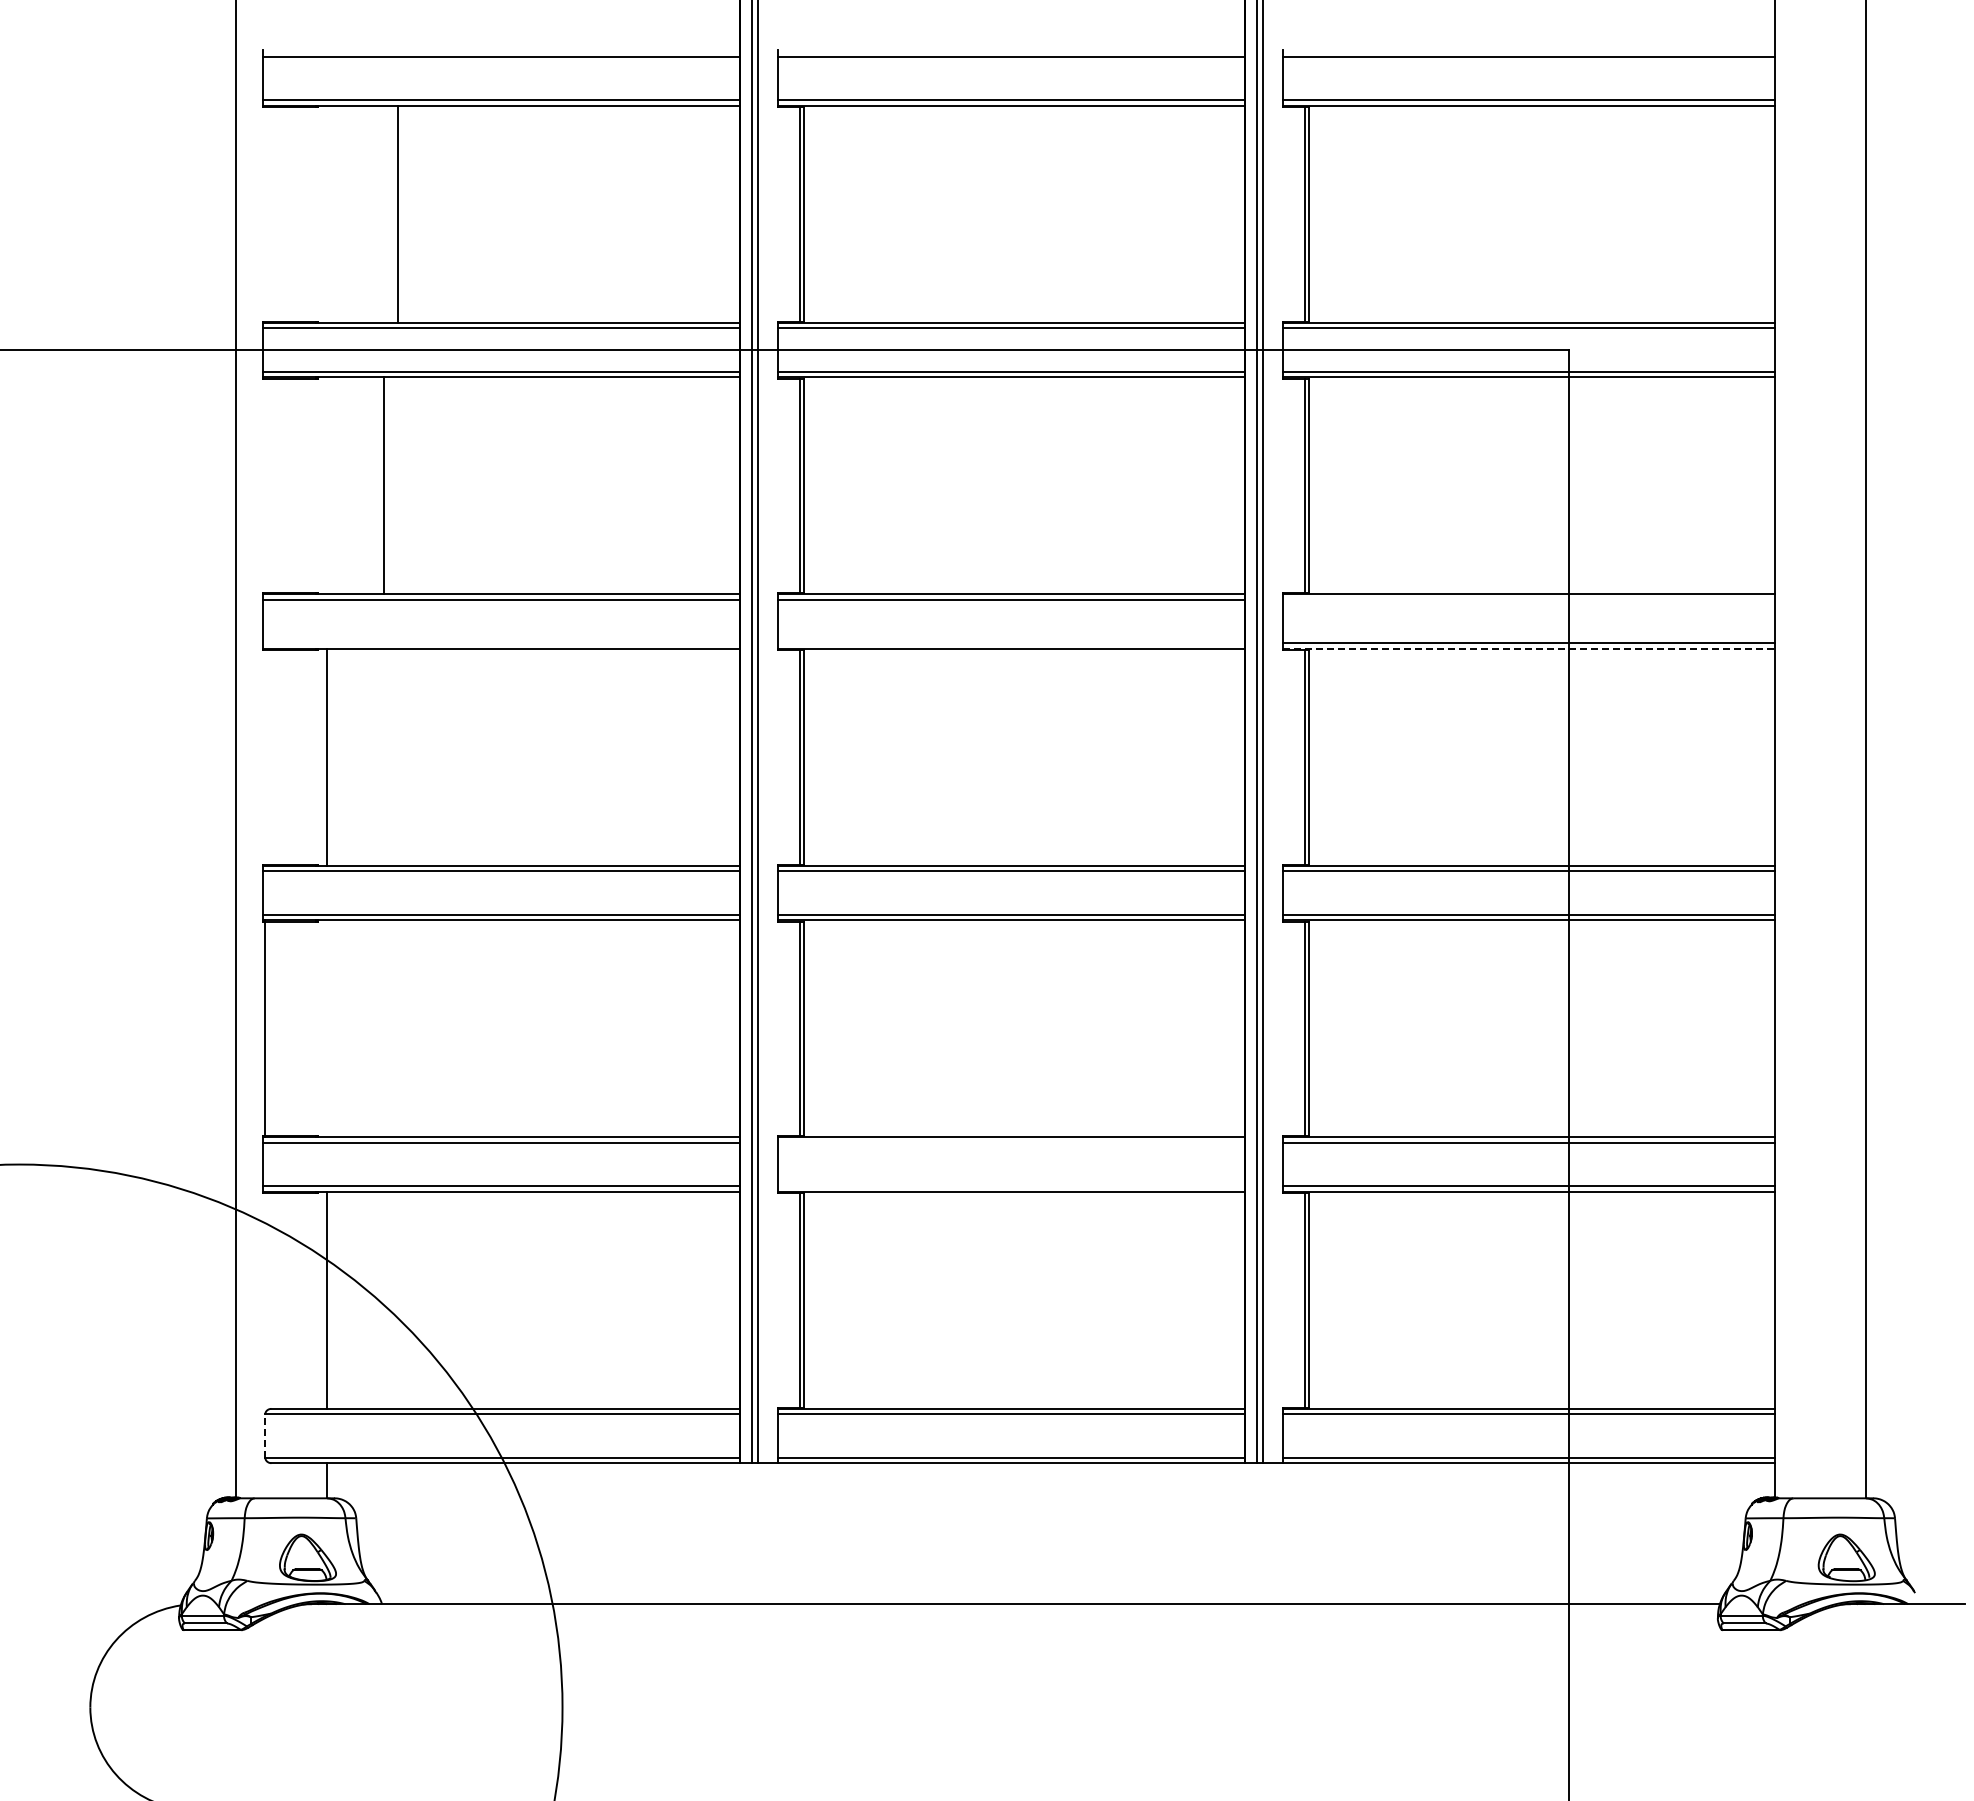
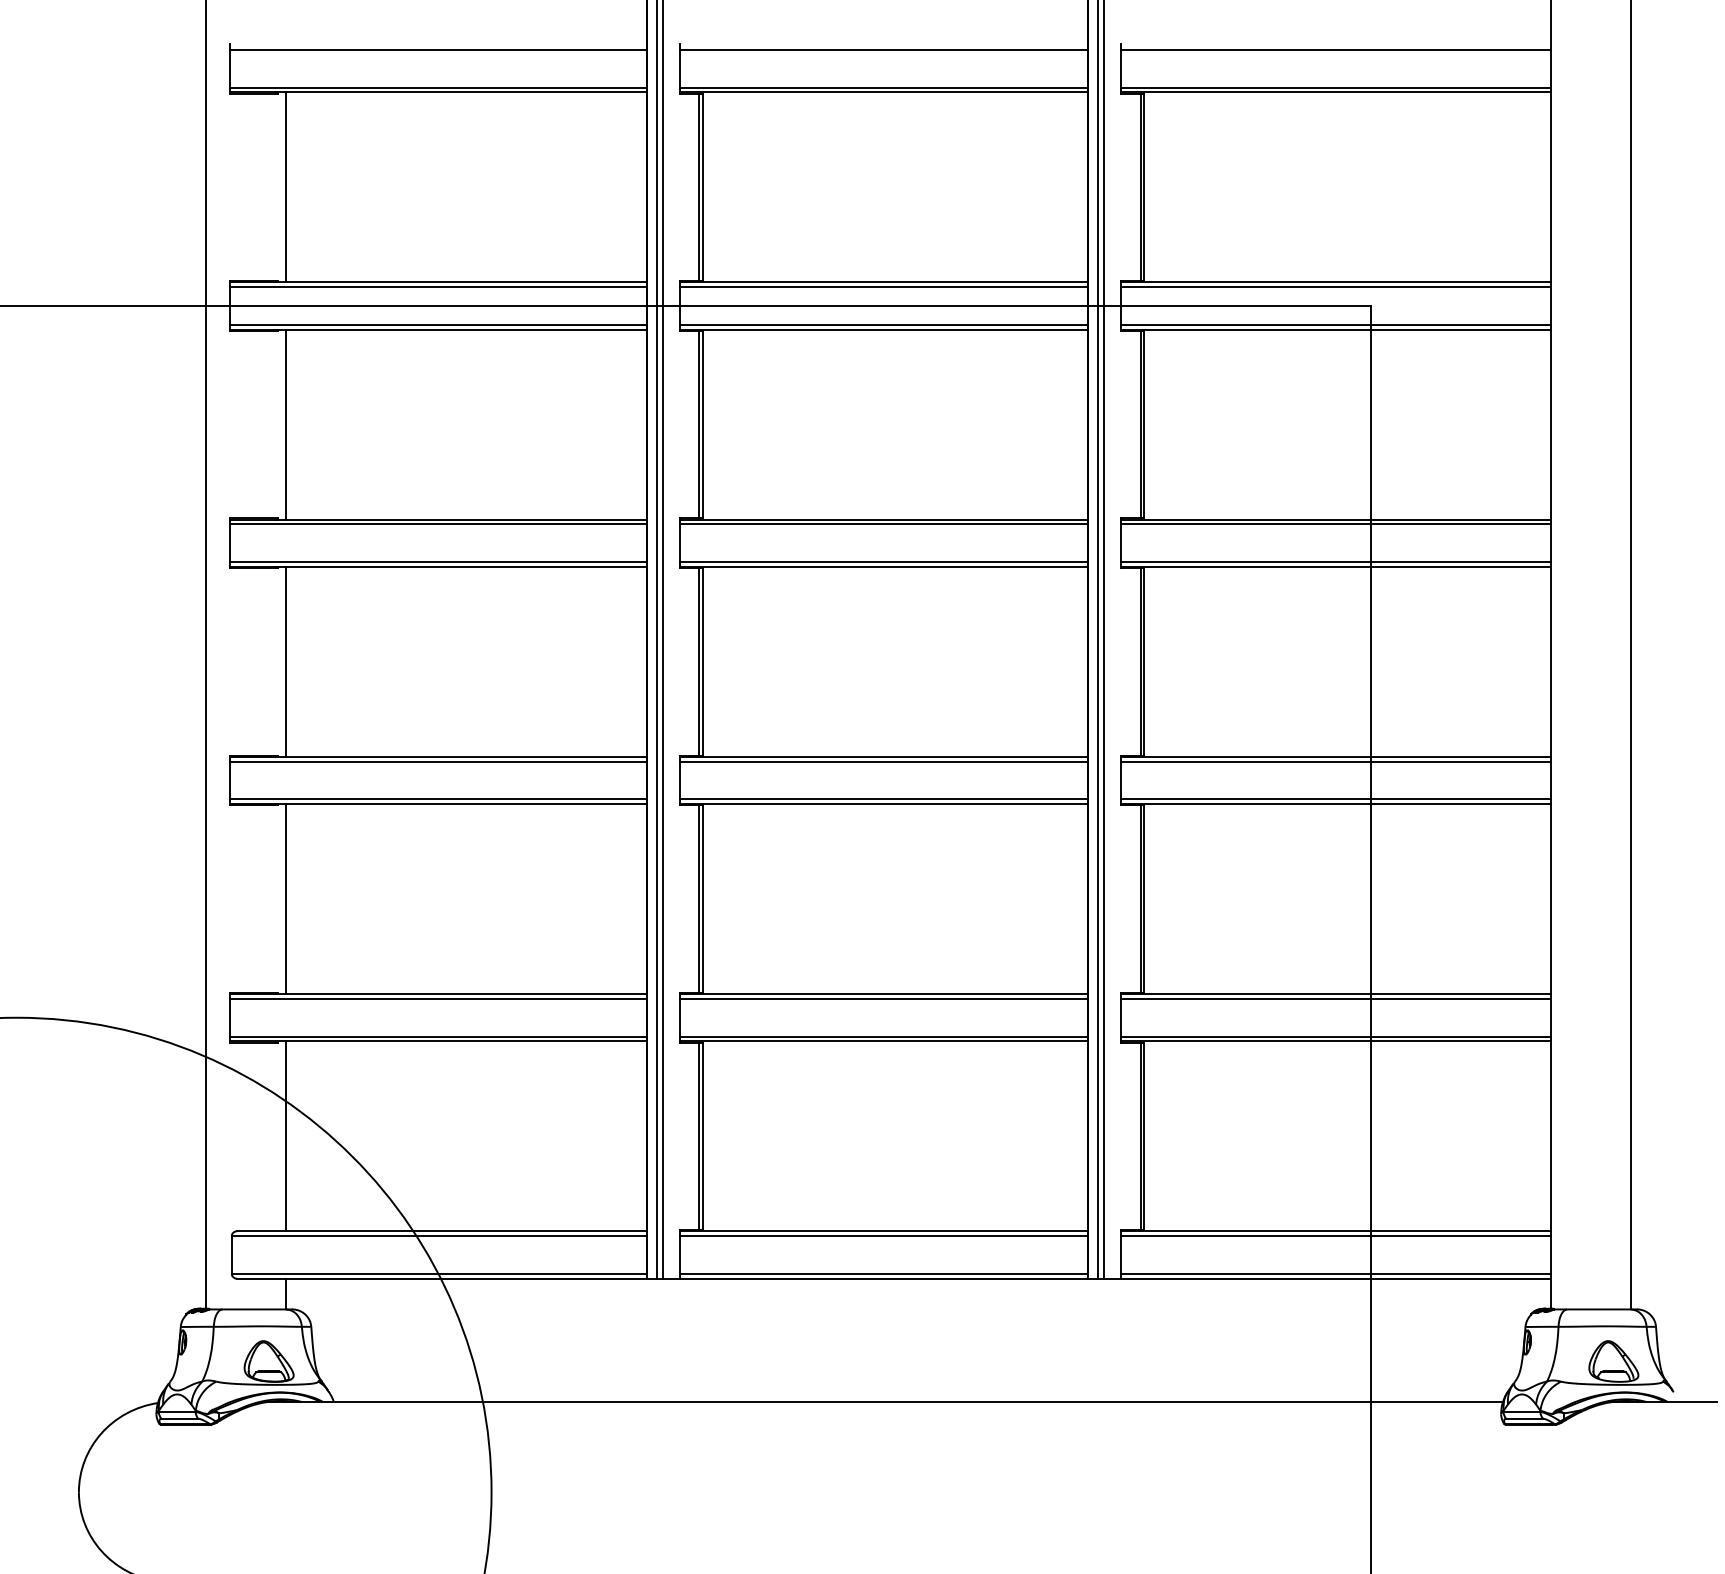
line: (398, 213) -> (286, 186), moved
line: (384, 485) -> (286, 424), moved
line: (1528, 599) -> (1335, 523), added
line: (501, 643) -> (438, 562), added
line: (1011, 643) -> (883, 562), added
line: (1528, 648) -> (1335, 566), dashed -> solid
line: (265, 1028) -> (286, 898), moved
line: (1011, 1142) -> (883, 998), added
line: (1011, 1186) -> (883, 1036), added
line: (265, 1436) -> (231, 1255), dashed -> solid

